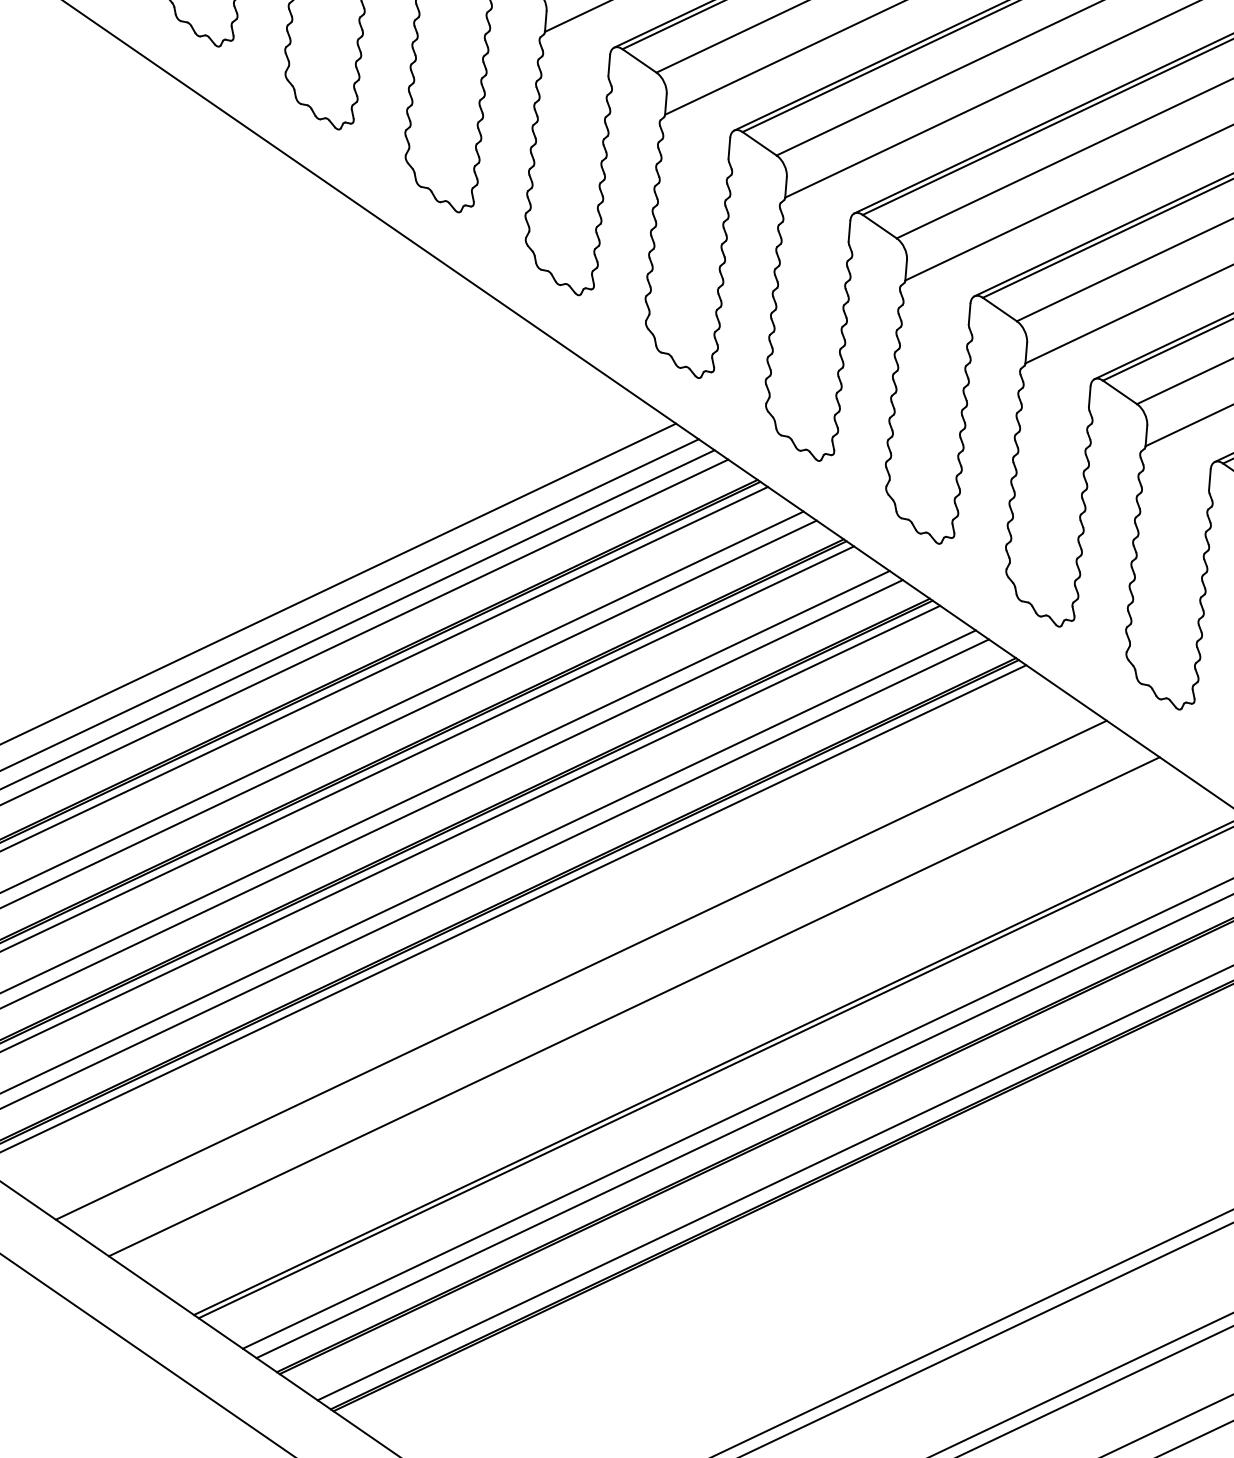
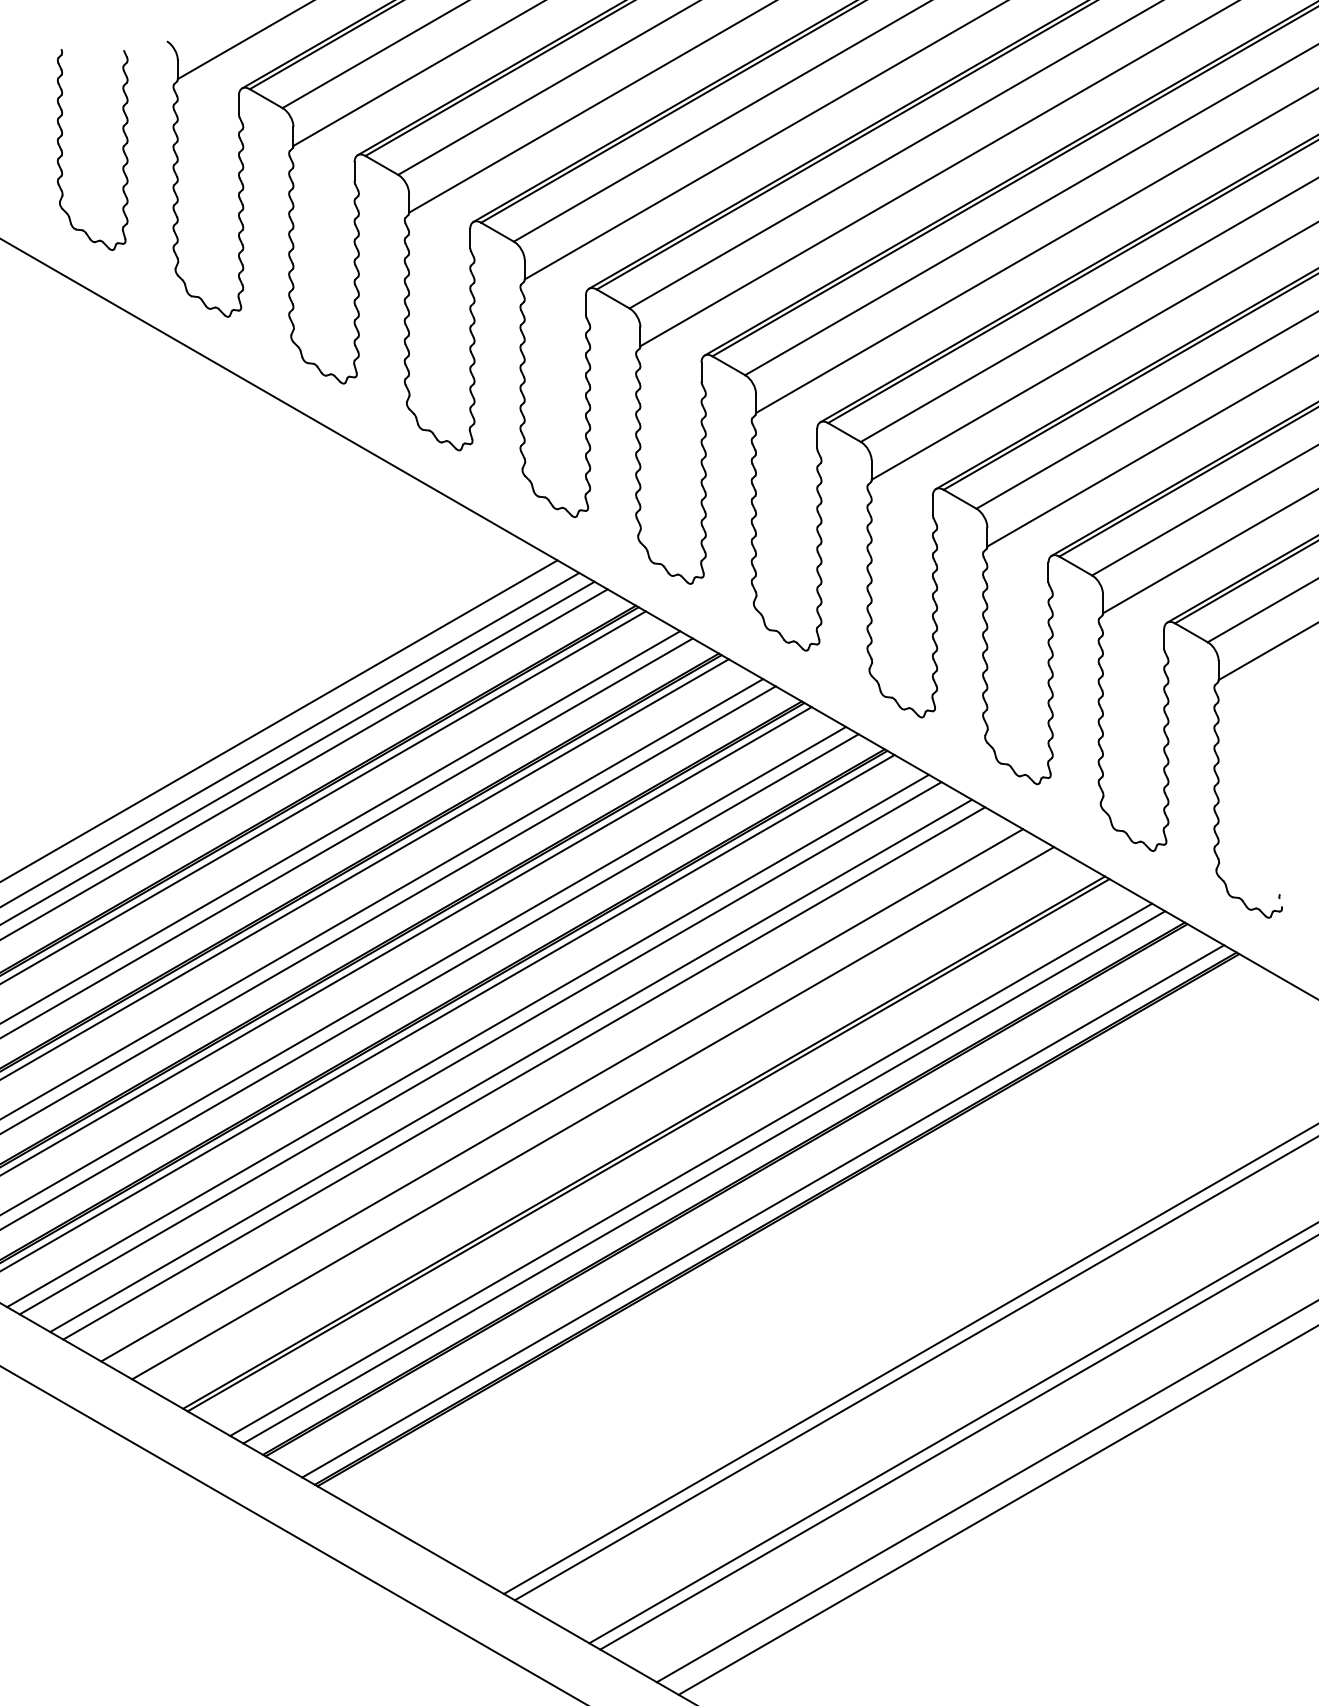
line: (535, 938) -> (467, 1040), added
line: (549, 948) -> (480, 1048), added
line: (595, 979) -> (524, 1073), added
line: (666, 1029) -> (593, 1113), added

